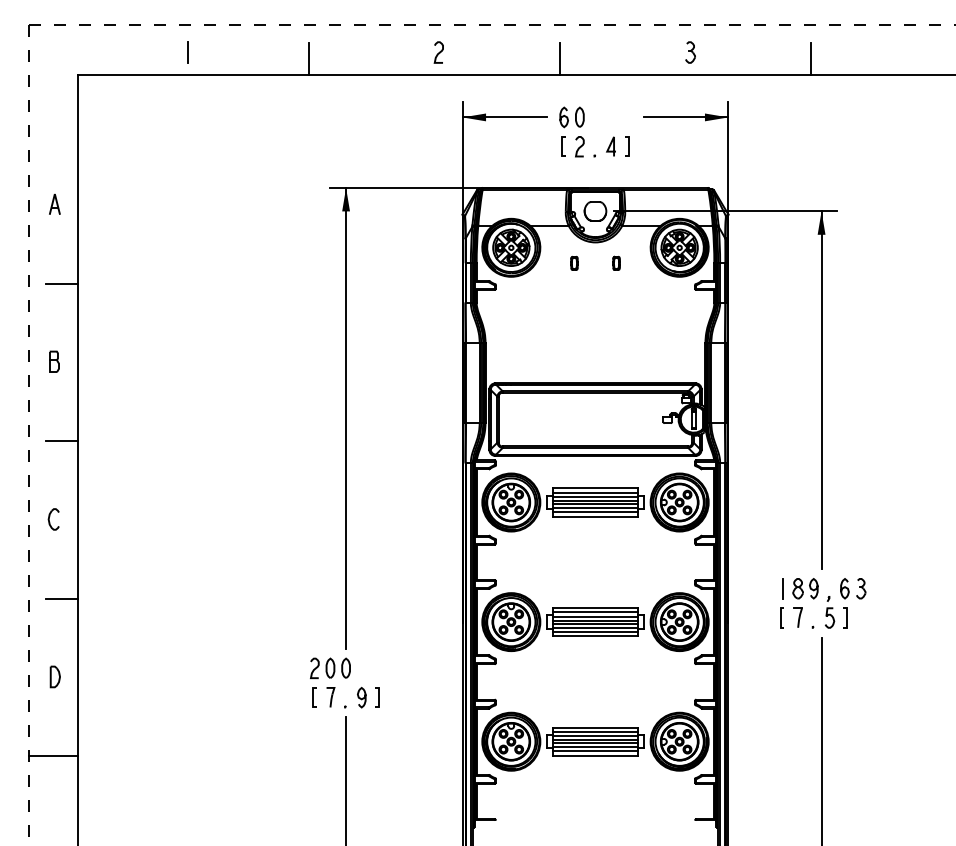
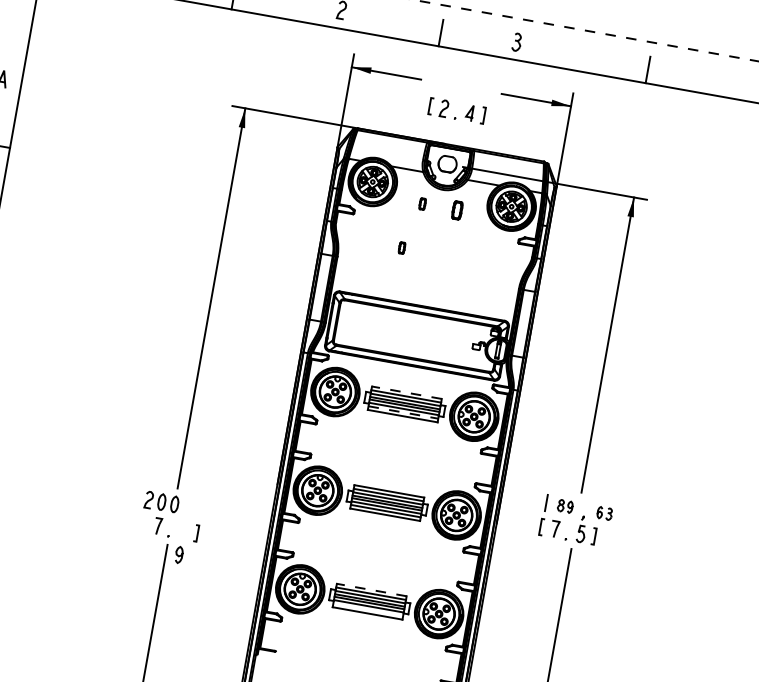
part: (690, 52) -> (516, 42), moved
part: (571, 117) -> (441, 83), removed
part: (616, 262) -> (457, 209), size x1.6
part: (559, 318) -> (402, 247), added
line: (595, 488) -> (406, 392), solid -> dashed
line: (596, 512) -> (404, 412), solid -> dashed
part: (805, 588) -> (565, 506), size x0.7
part: (853, 588) -> (605, 513), size x0.7
line: (313, 697) -> (143, 523), removed
curve: (360, 697) -> (178, 554), moved
line: (595, 727) -> (371, 589), solid -> dashed
line: (595, 751) -> (368, 609), removed

